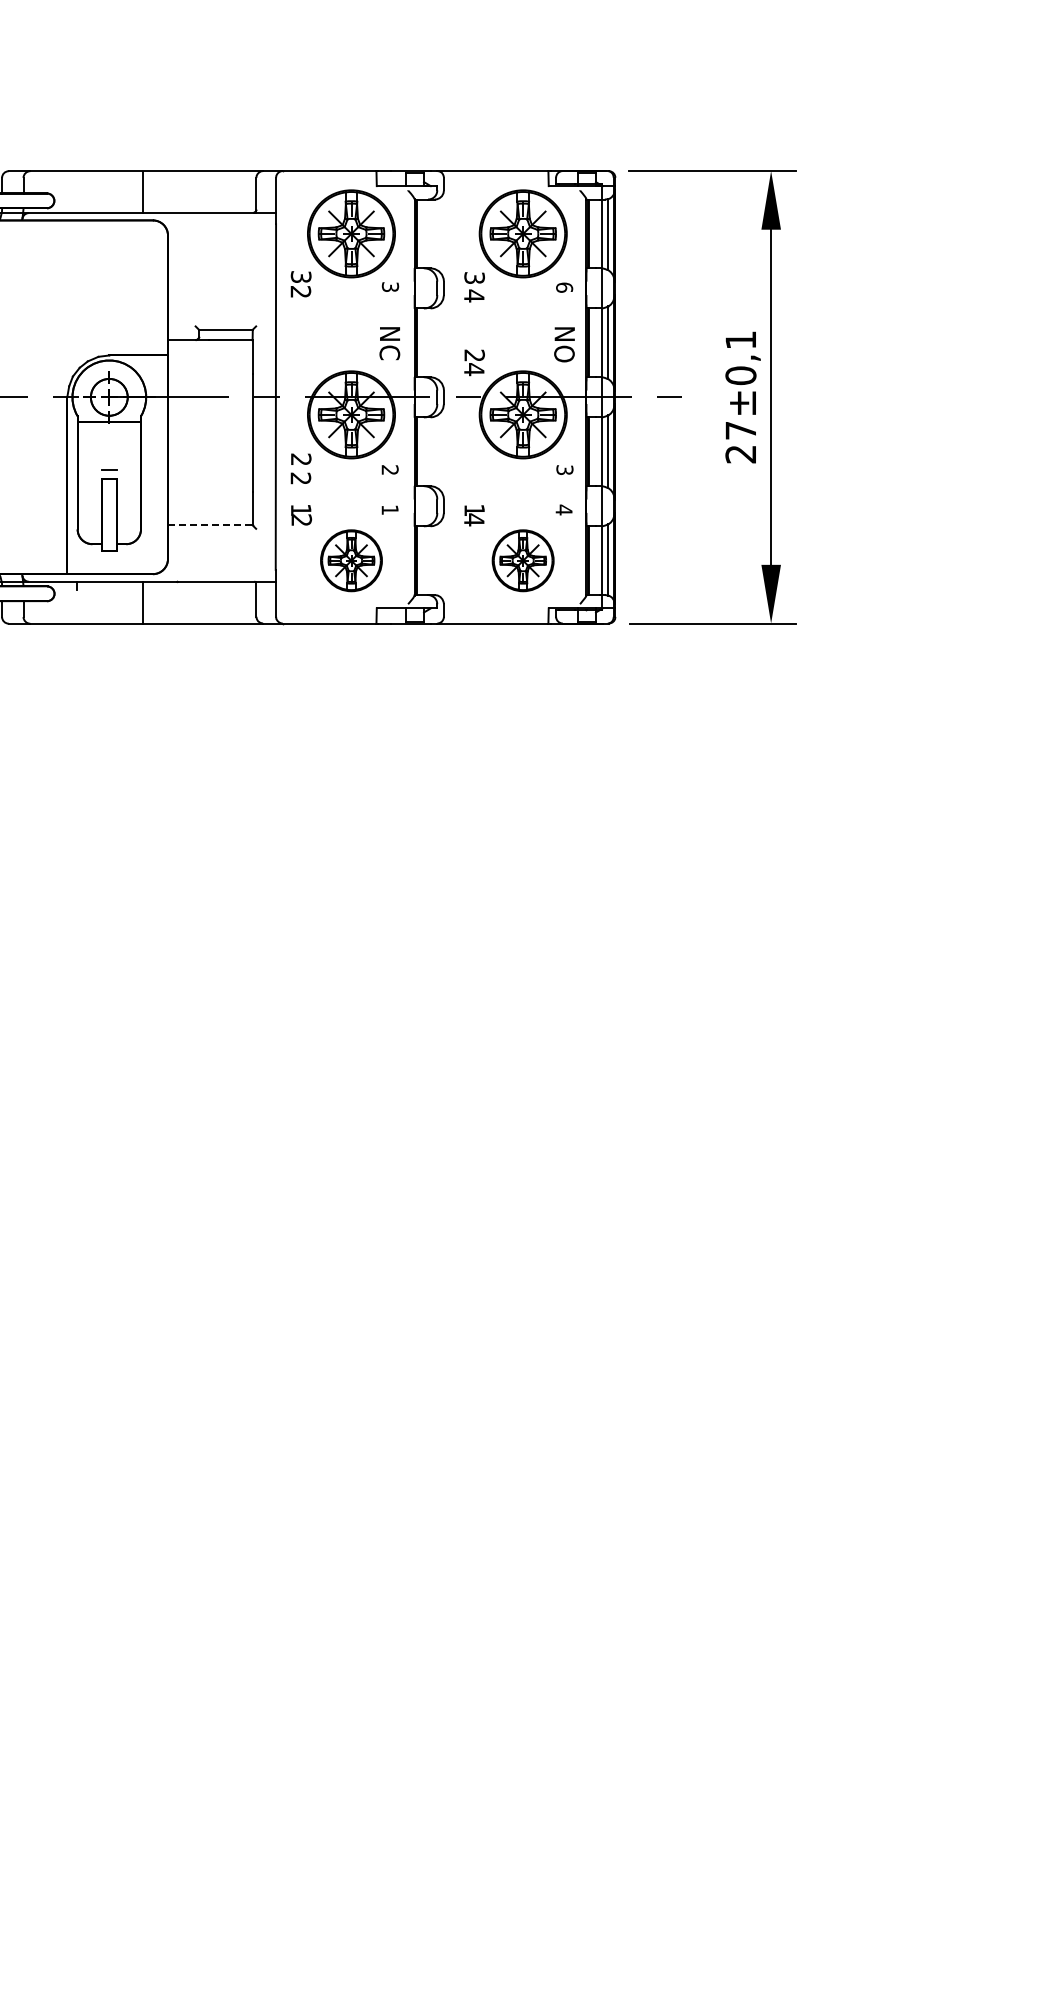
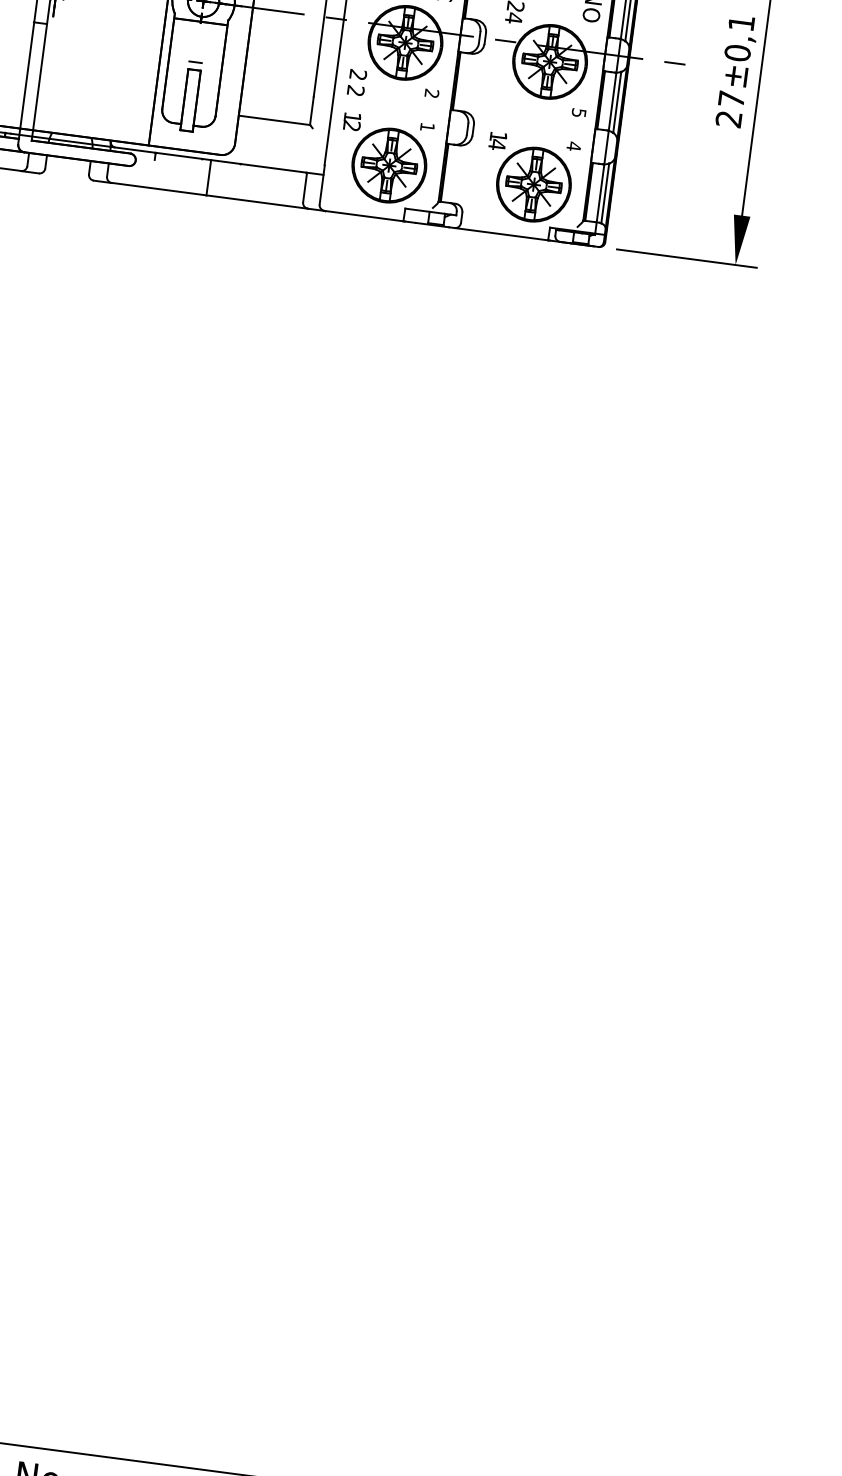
text: (565, 469) -> (579, 112), 3 -> 5
line: (210, 525) -> (274, 120), dashed -> solid
part: (351, 560) -> (389, 165), size x1.43
part: (522, 560) -> (533, 184), size x1.43

